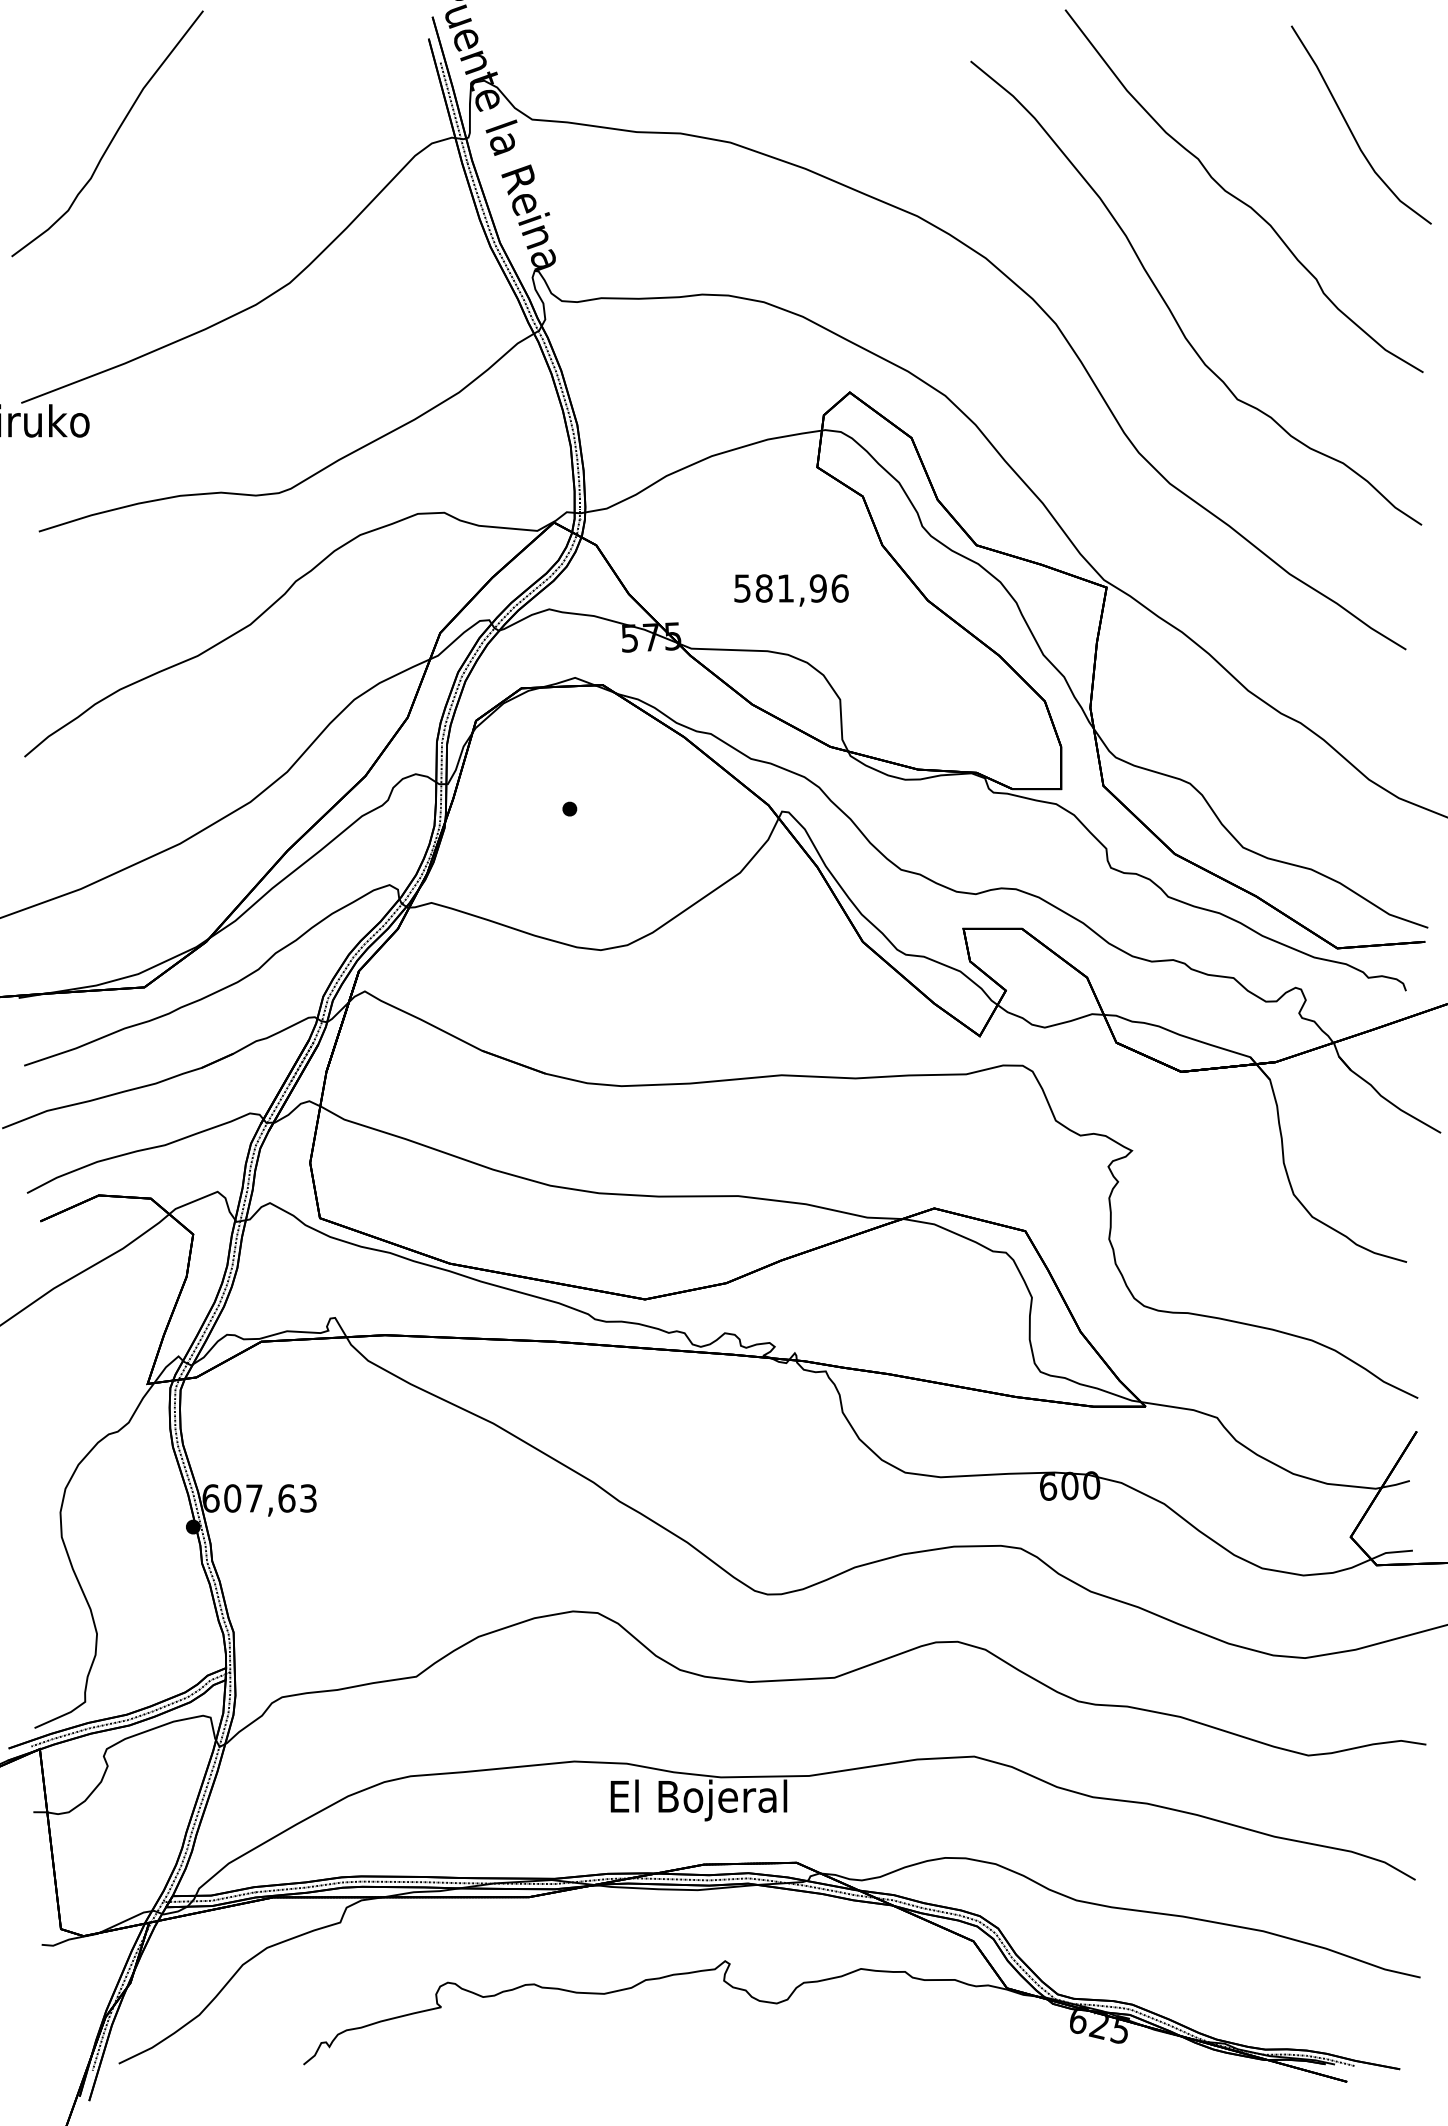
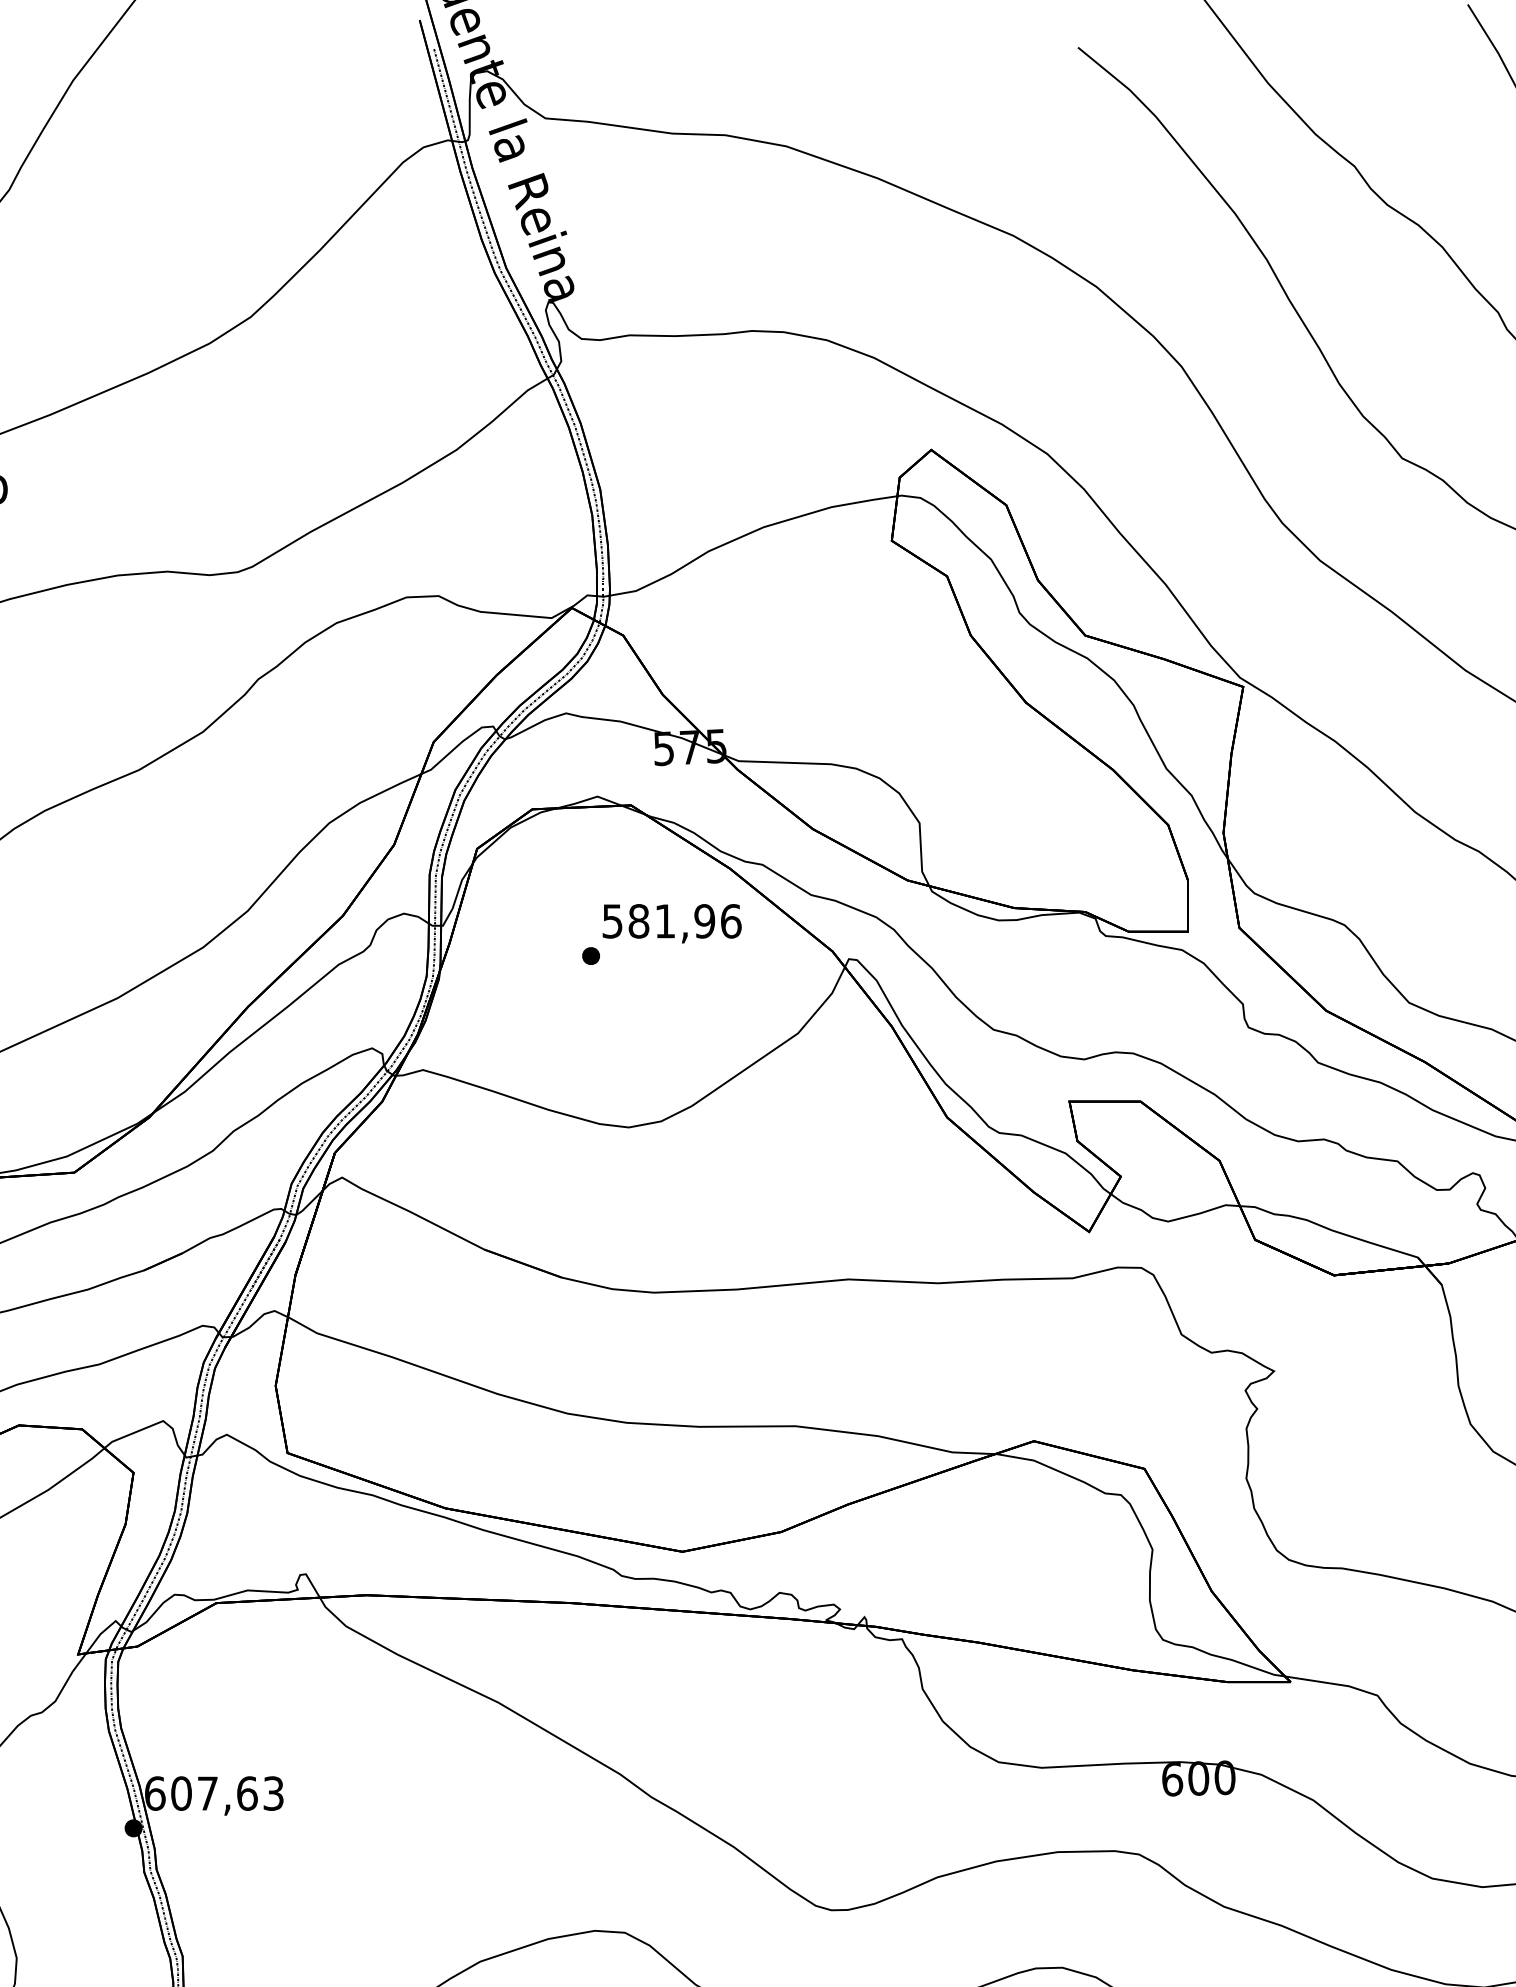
text: (791, 590) -> (672, 923), moved

